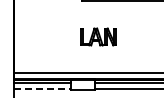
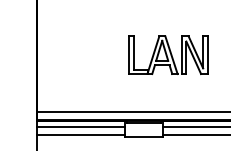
part: (98, 36) -> (168, 54), size x1.43
line: (42, 88) -> (81, 135), dashed -> solid

